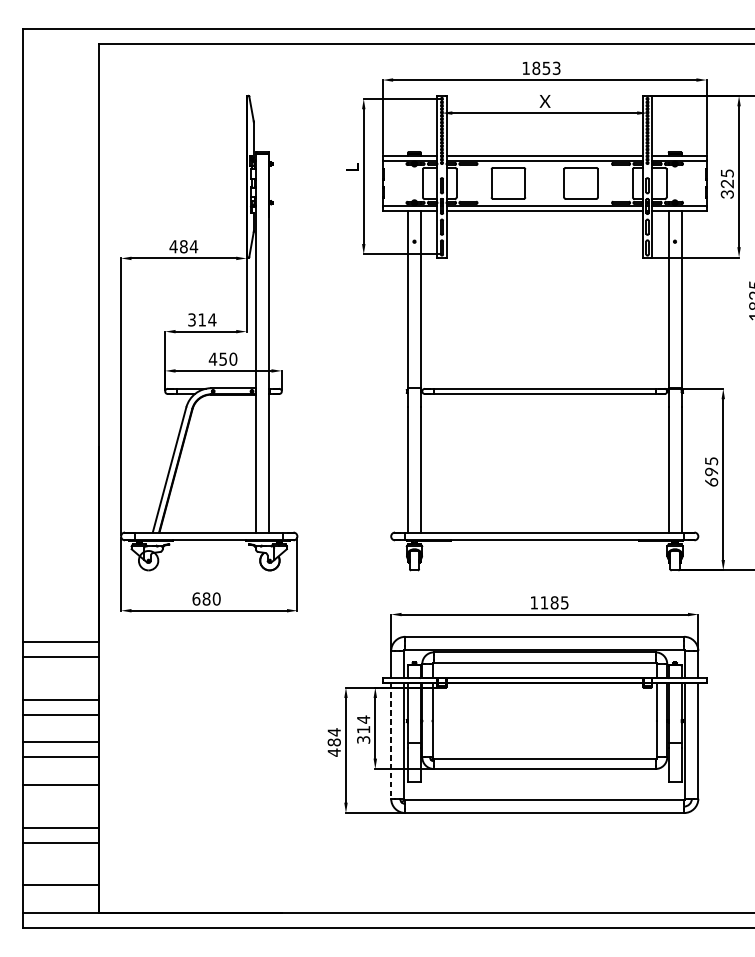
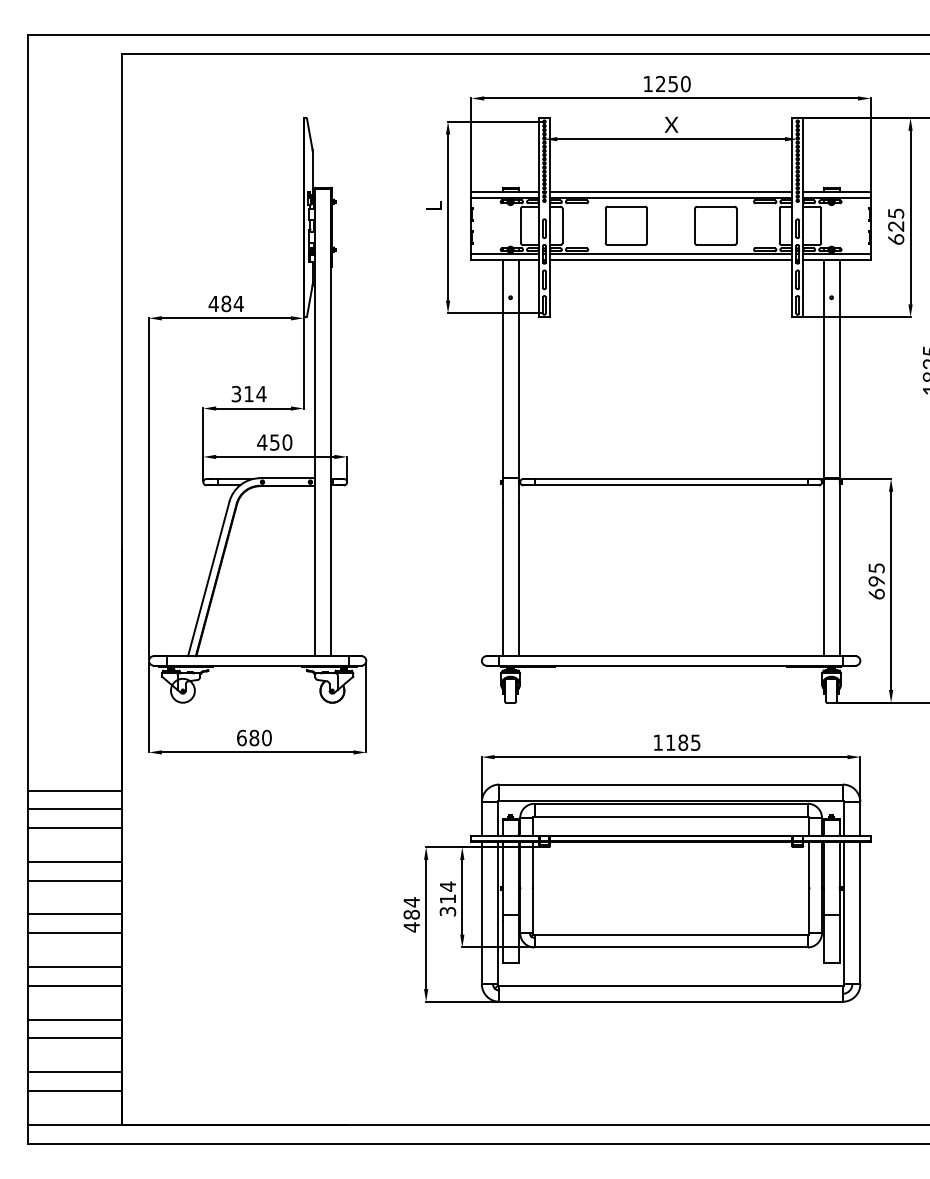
text: (545, 68) -> (672, 84), 1853 -> 1250
text: (726, 194) -> (895, 239), 325 -> 625
line: (60, 672) -> (74, 828), added
line: (390, 741) -> (481, 913), dashed -> solid
line: (60, 799) -> (74, 985), added
line: (60, 870) -> (74, 1072), added

